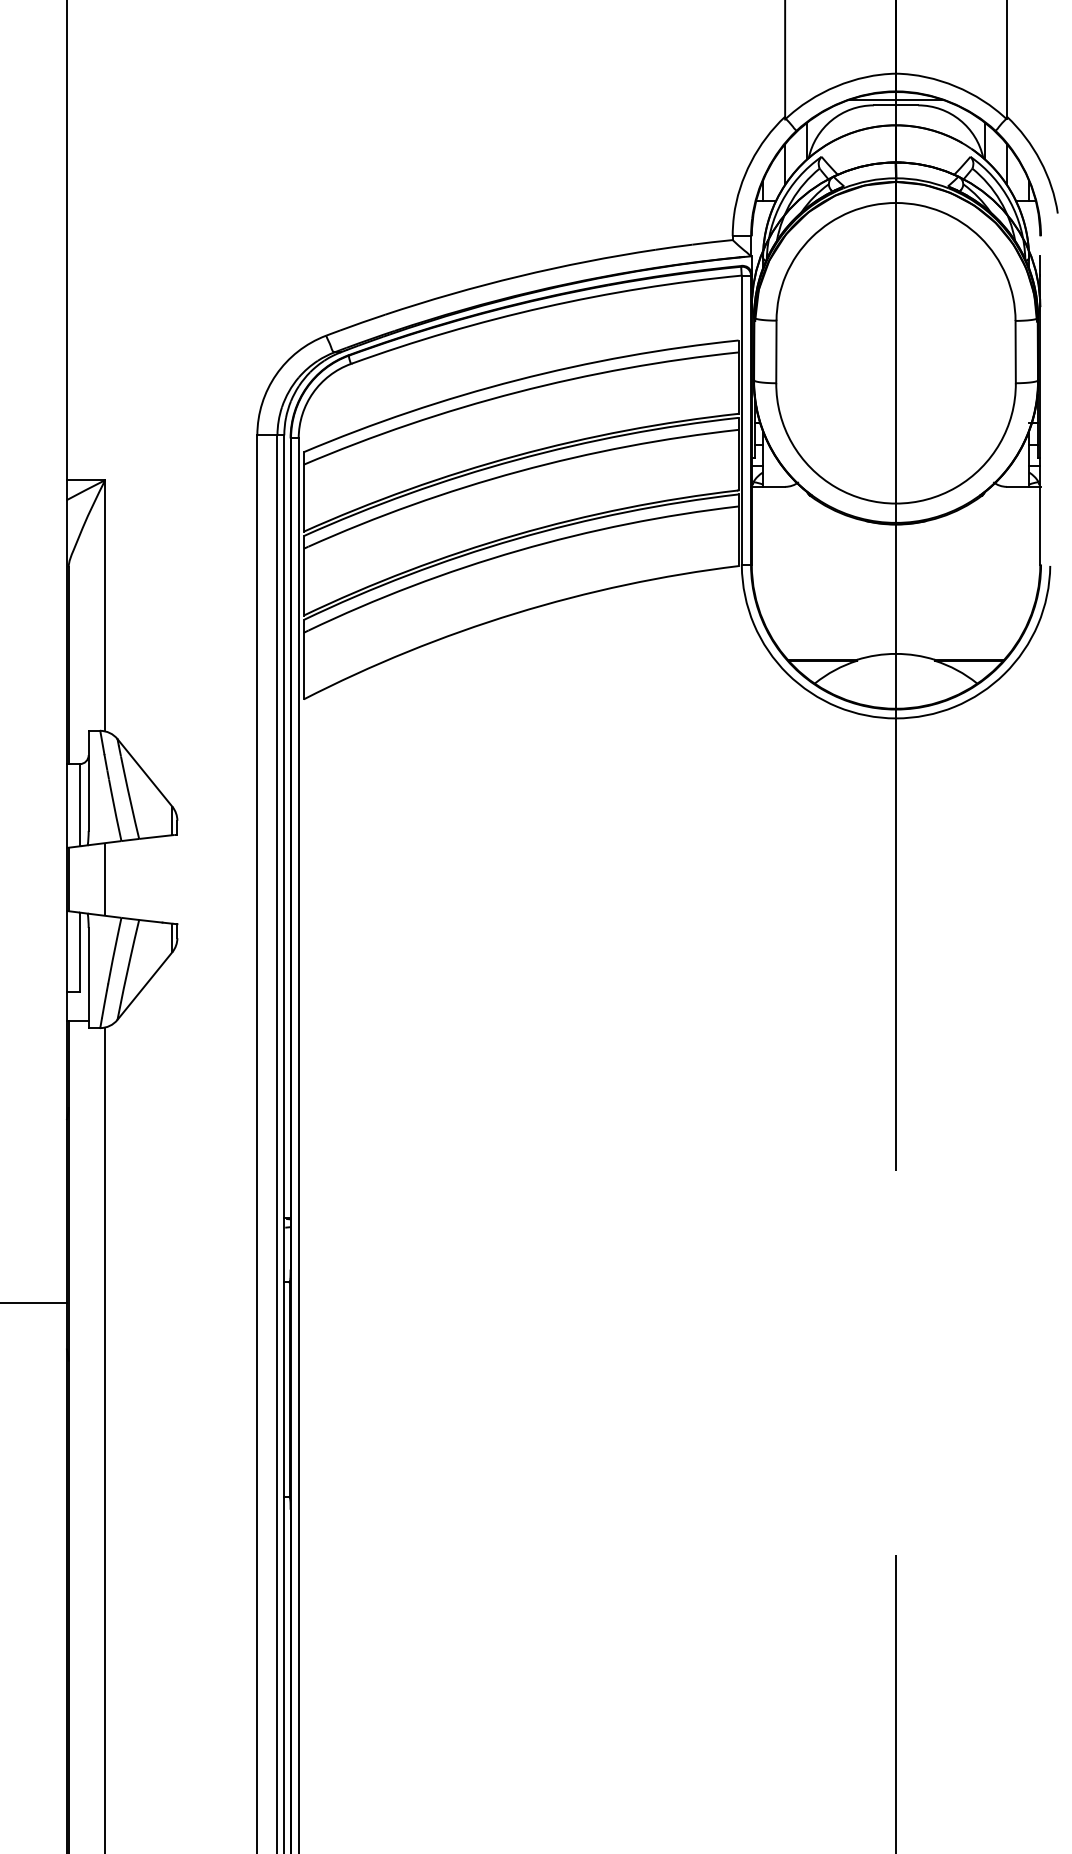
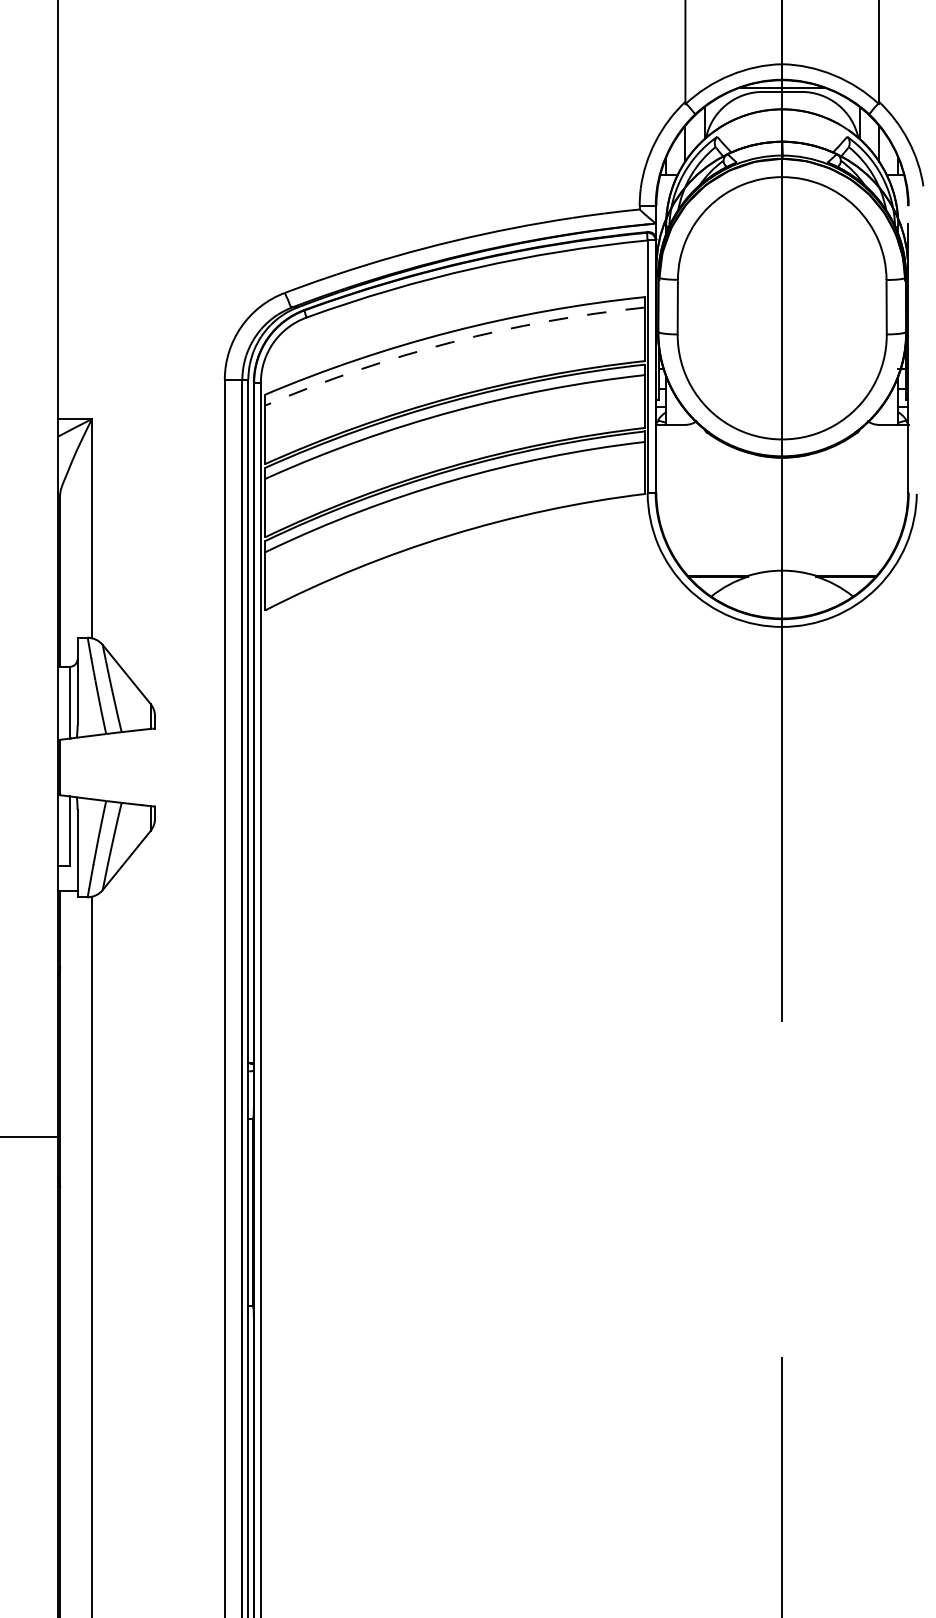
arc: (517, 392) -> (451, 342), solid -> dashed
line: (104, 879) -> (91, 767), removed

